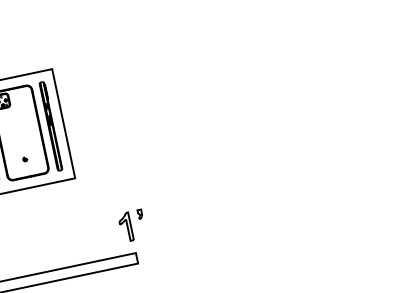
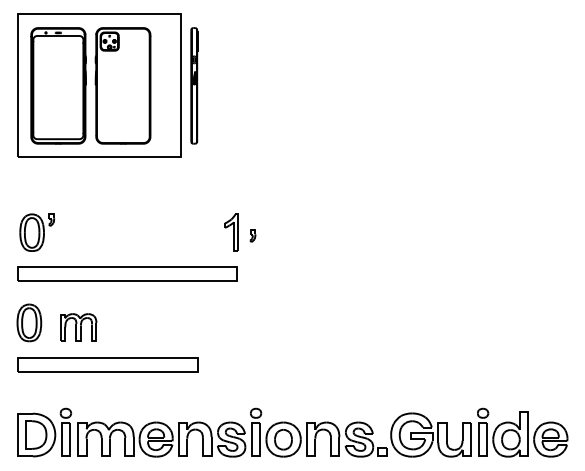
part: (51, 126) -> (194, 85), moved
part: (24, 159) -> (122, 120), removed
part: (139, 214) -> (252, 235), moved

